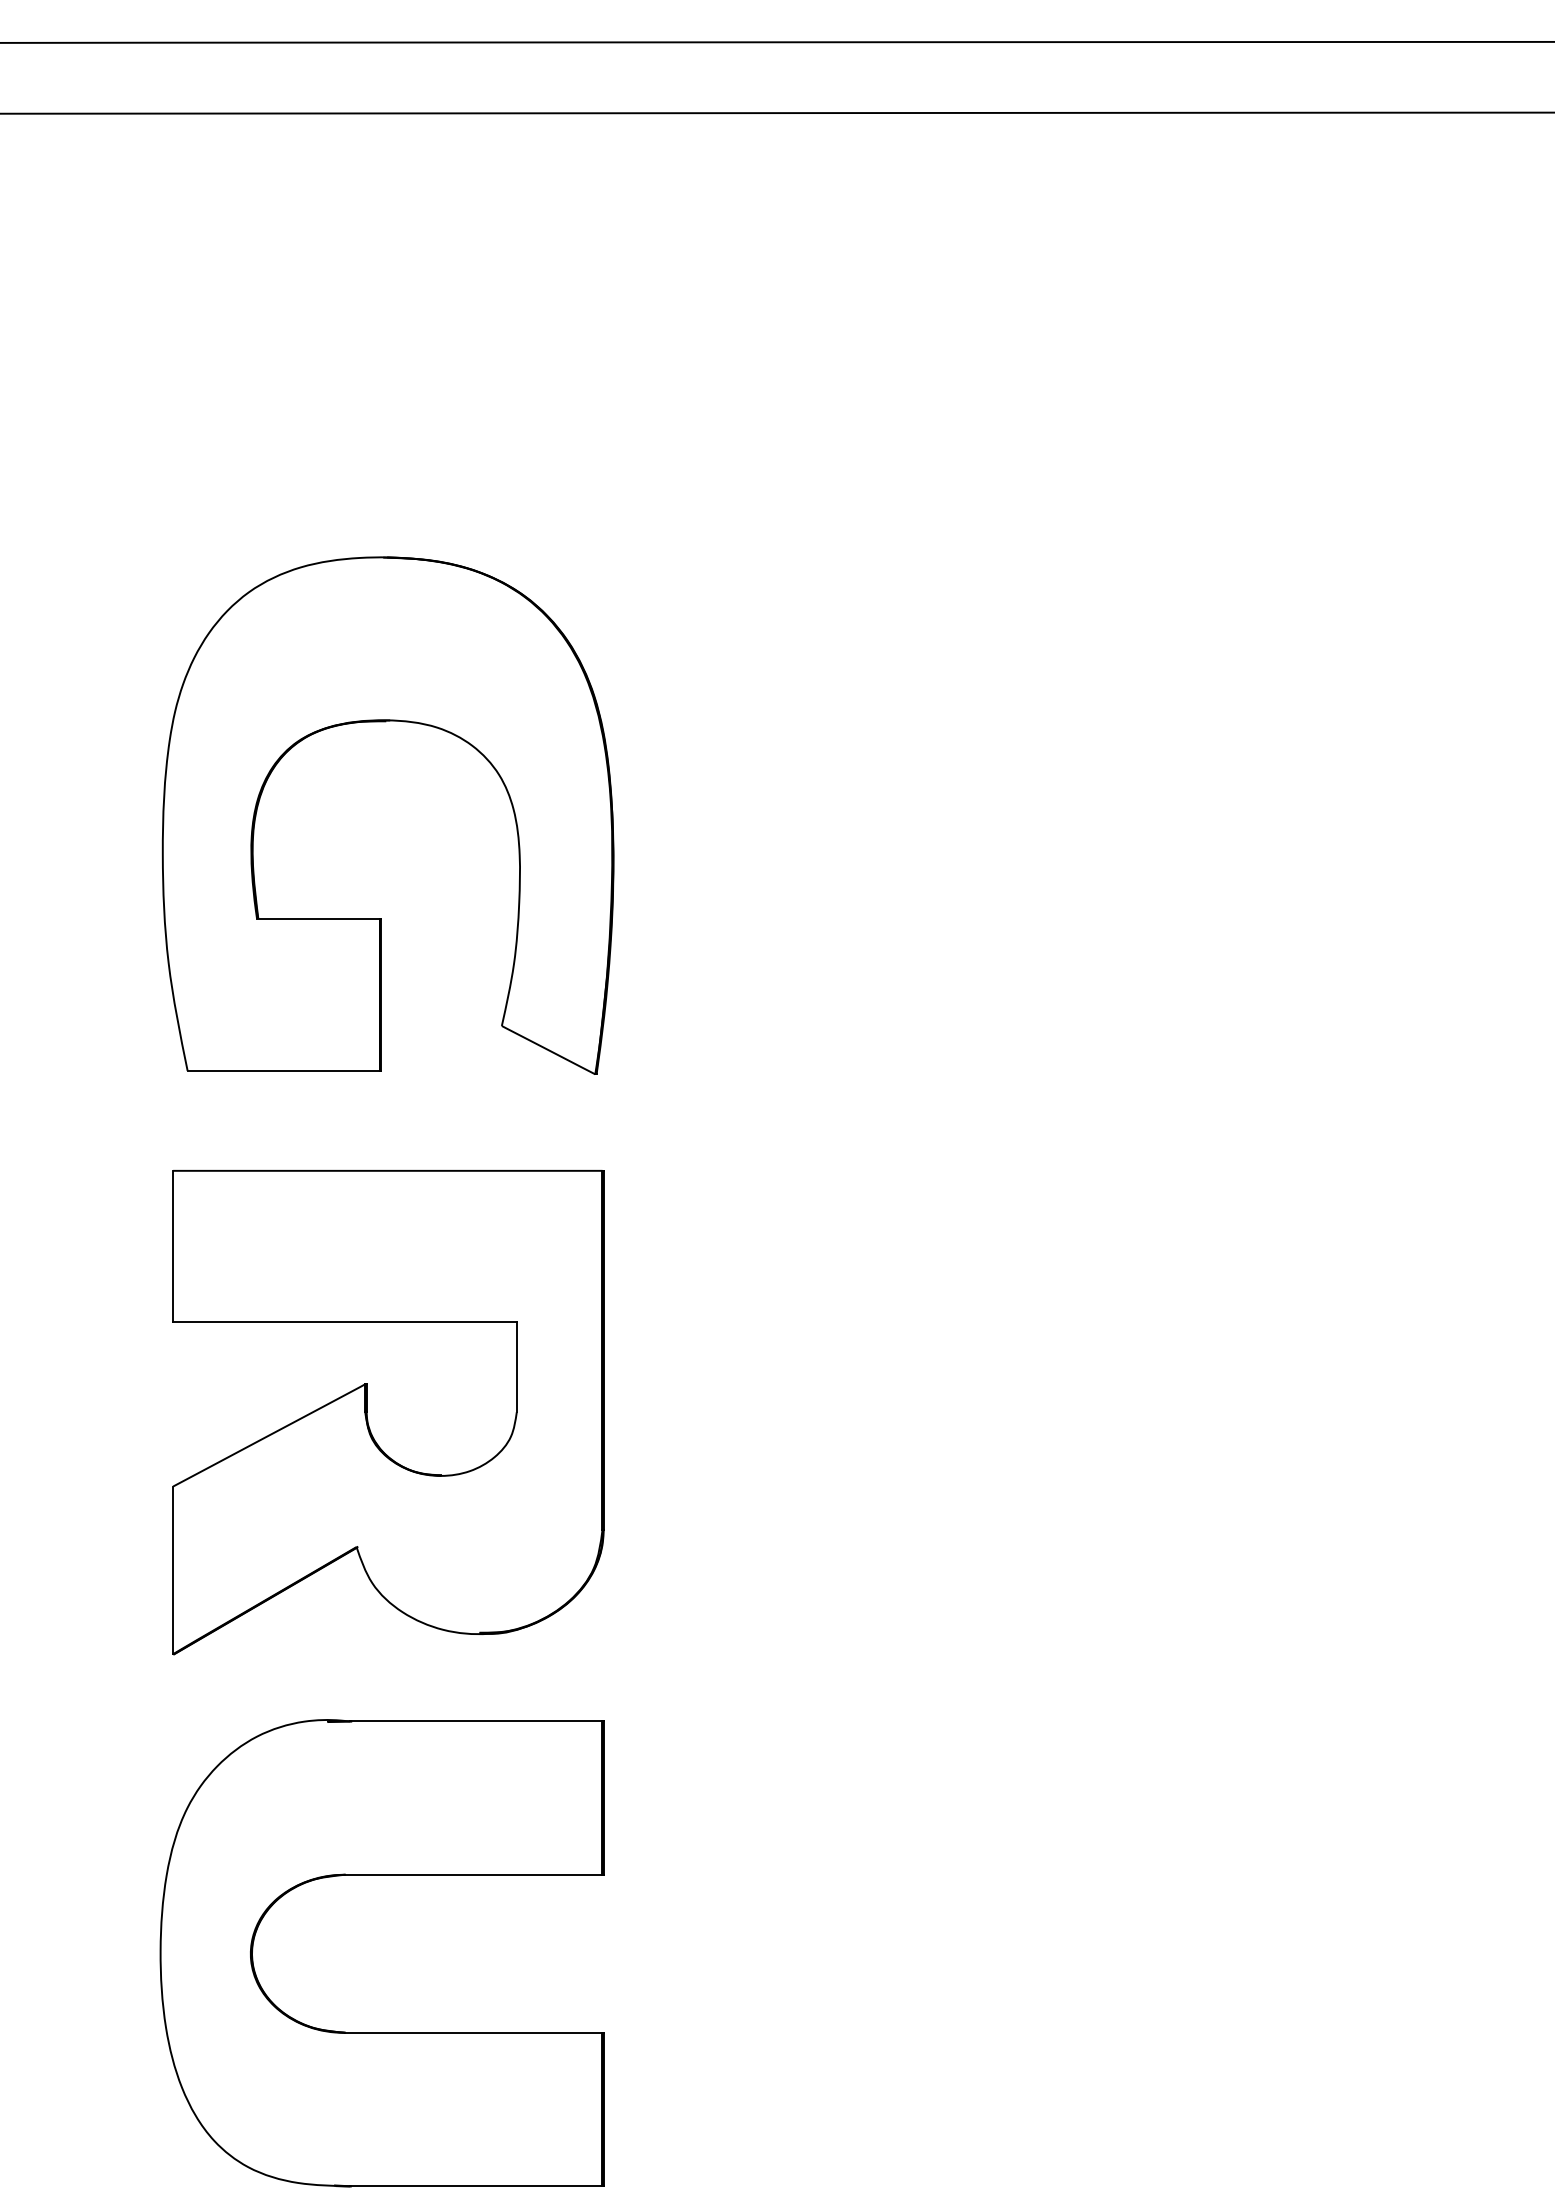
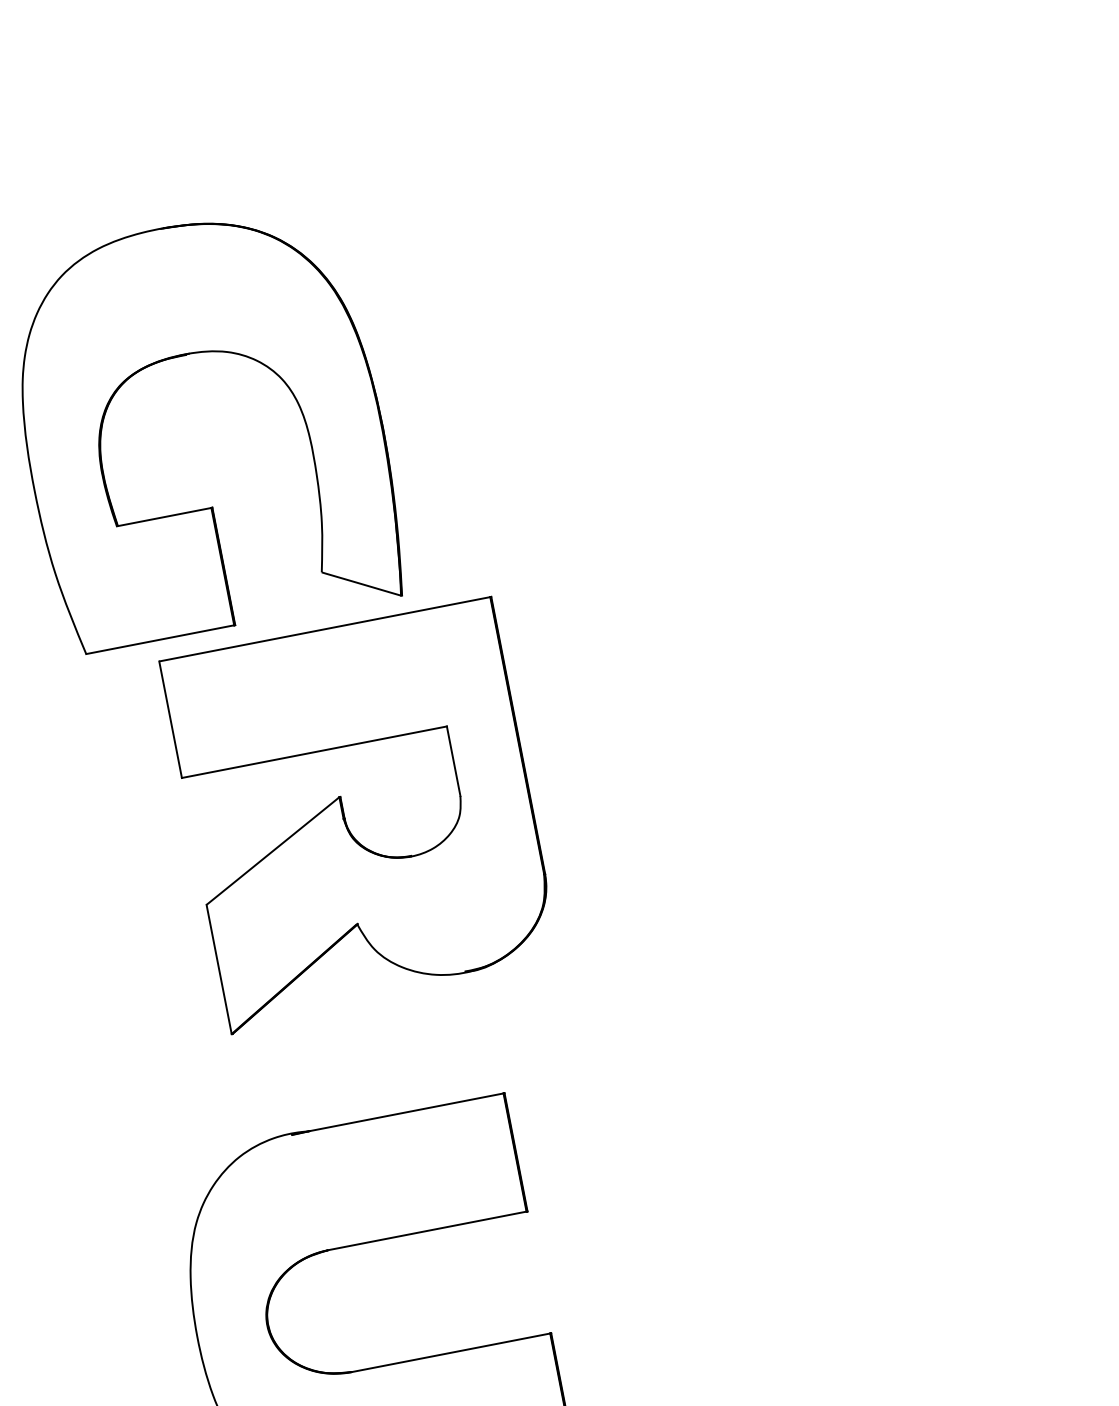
part: (367, 1412) -> (345, 818), moved

